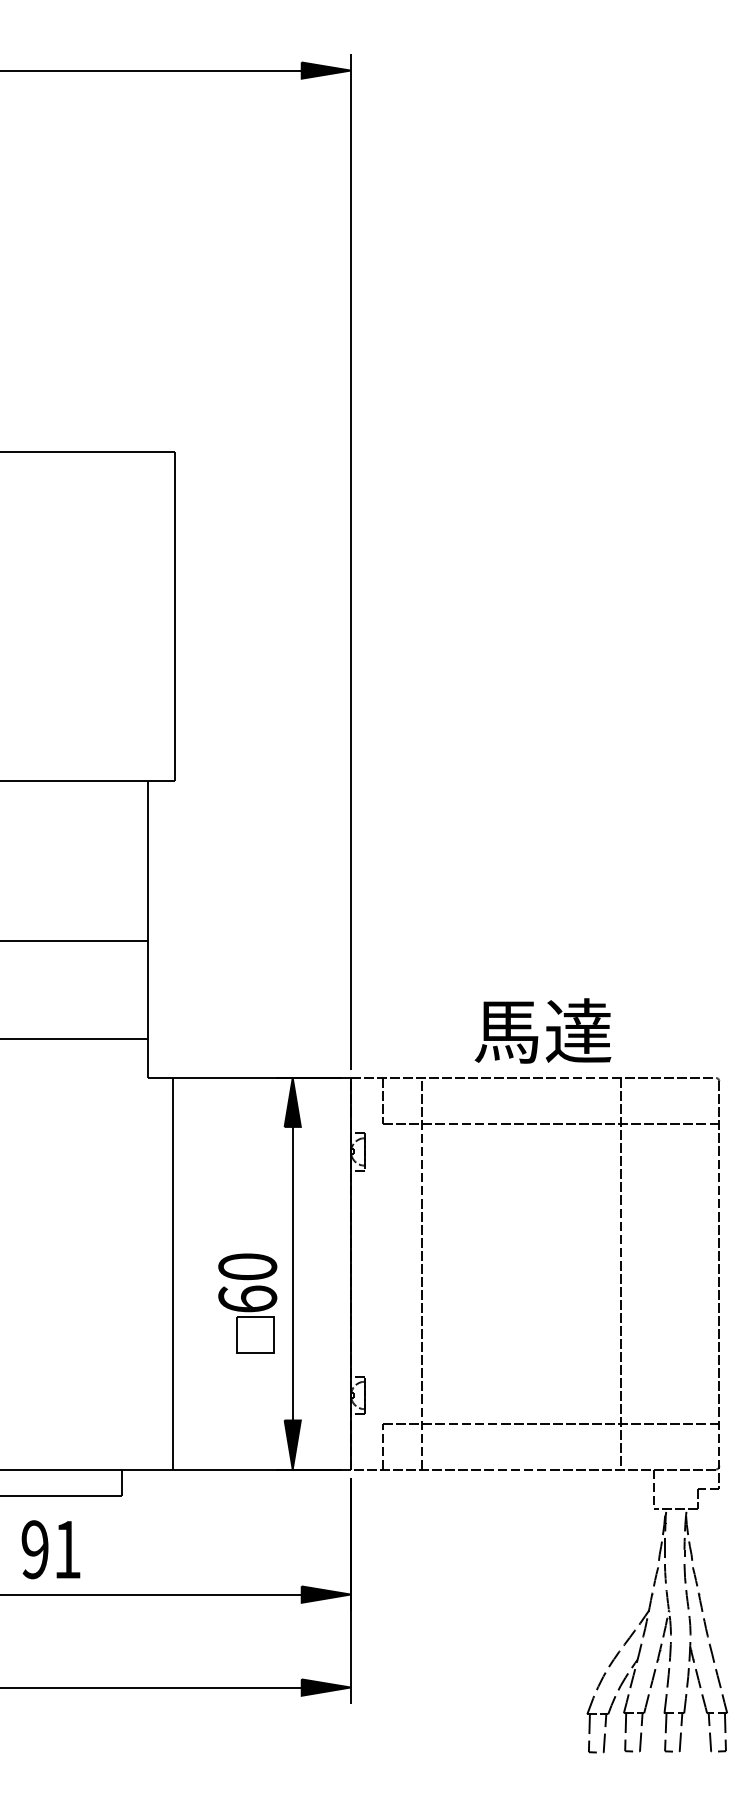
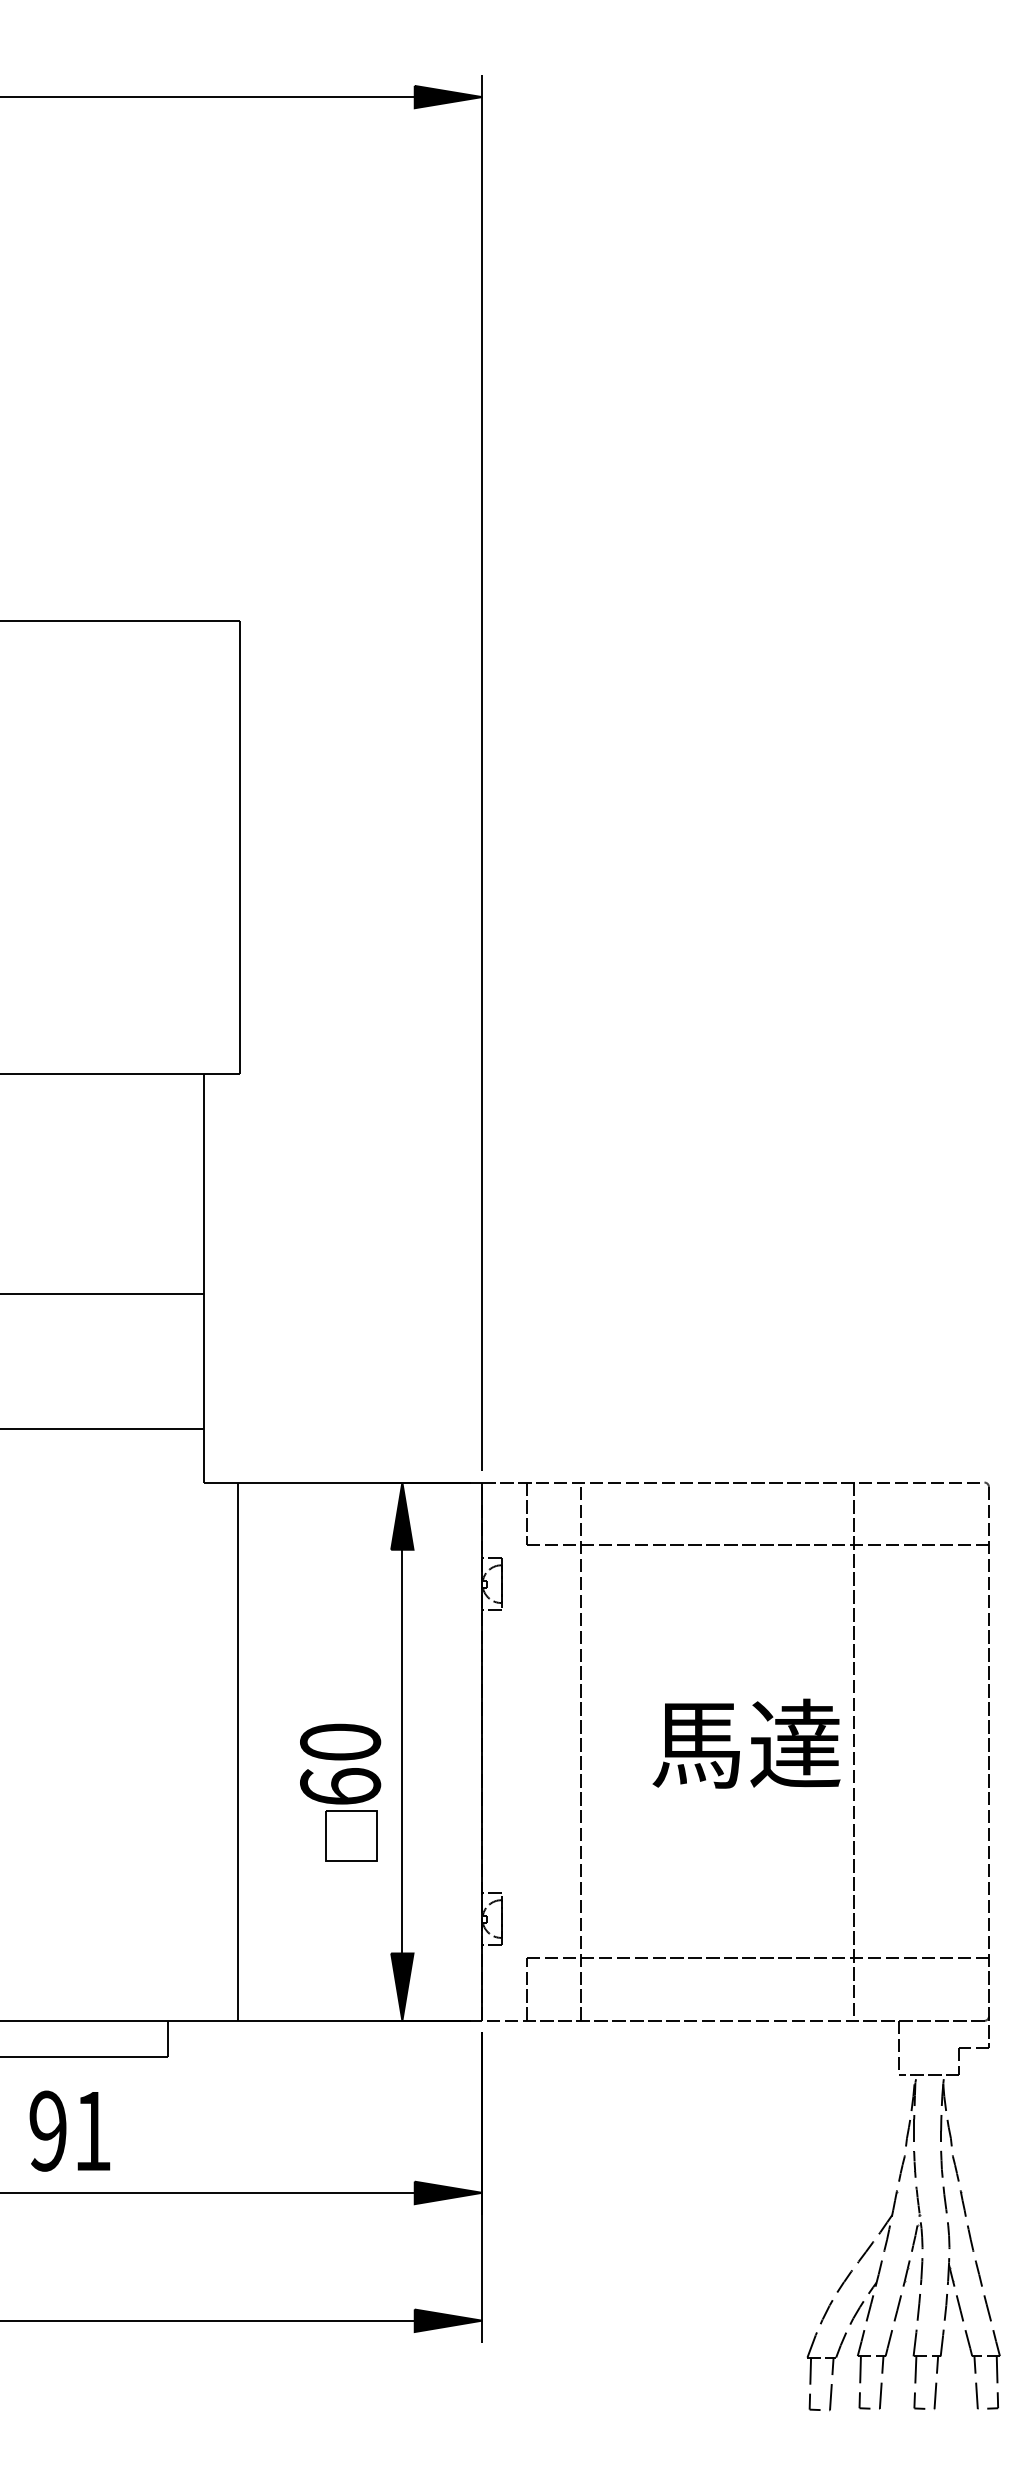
text: (542, 1030) -> (745, 1743), moved

